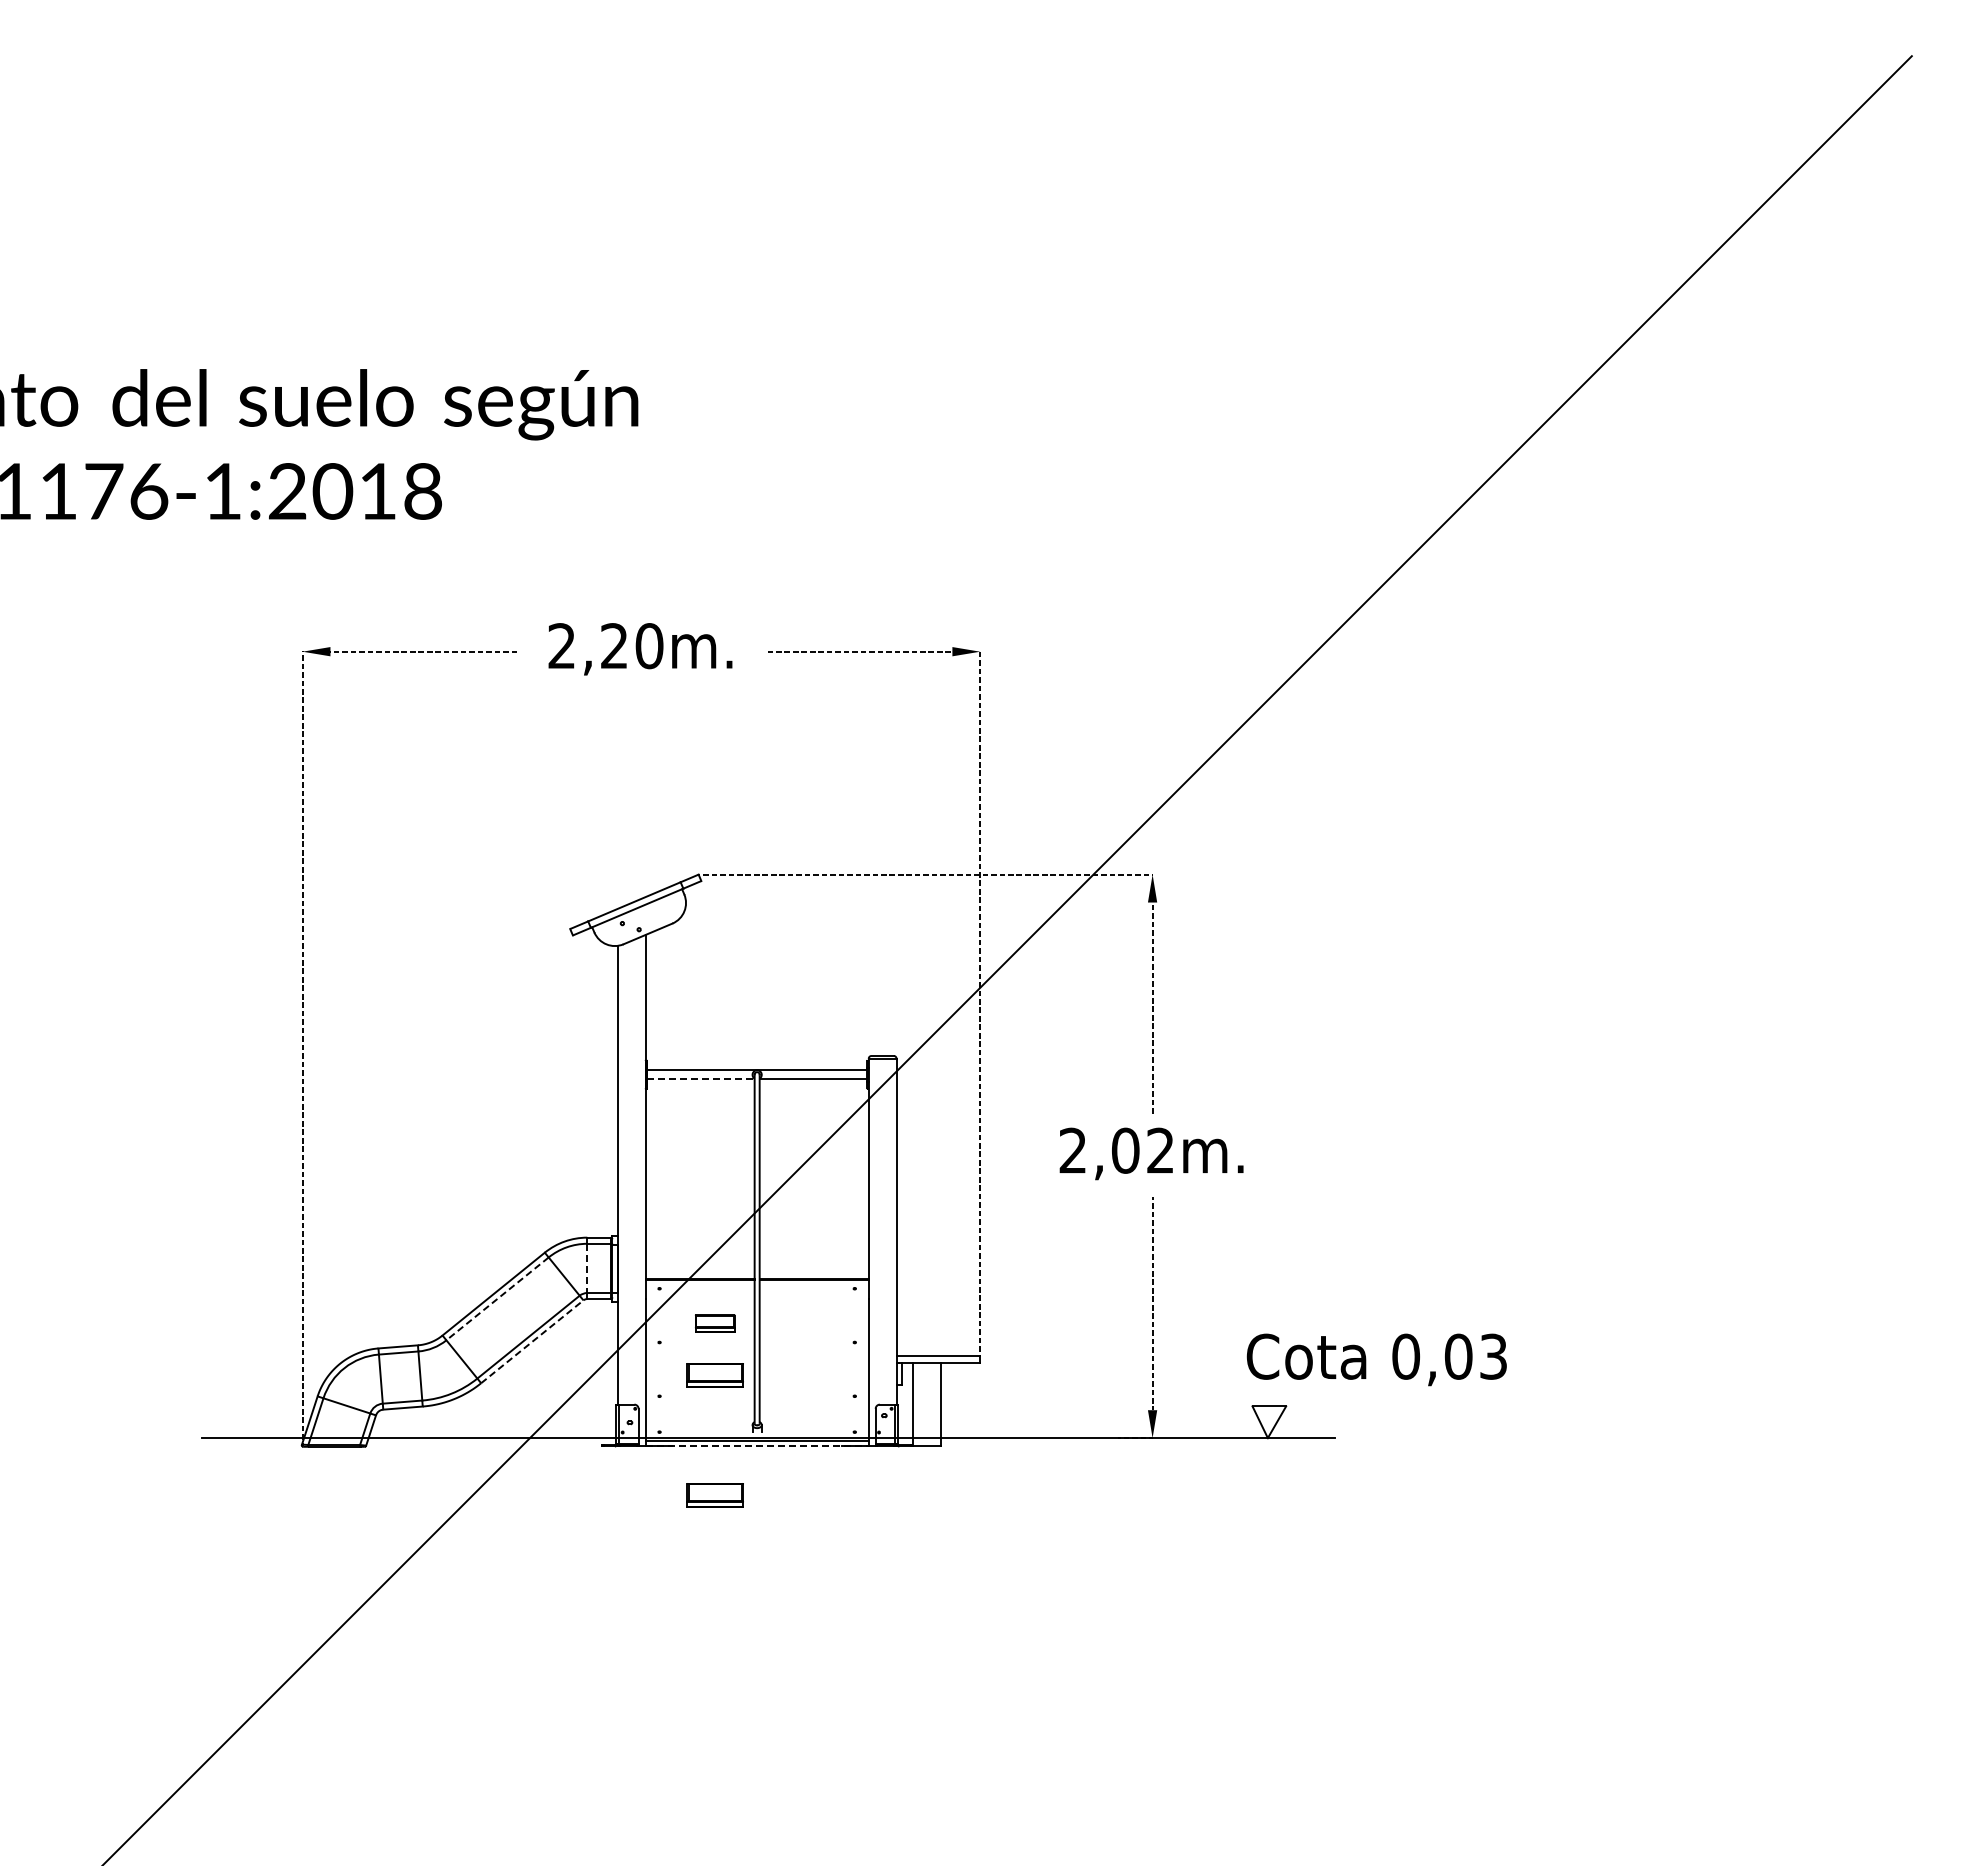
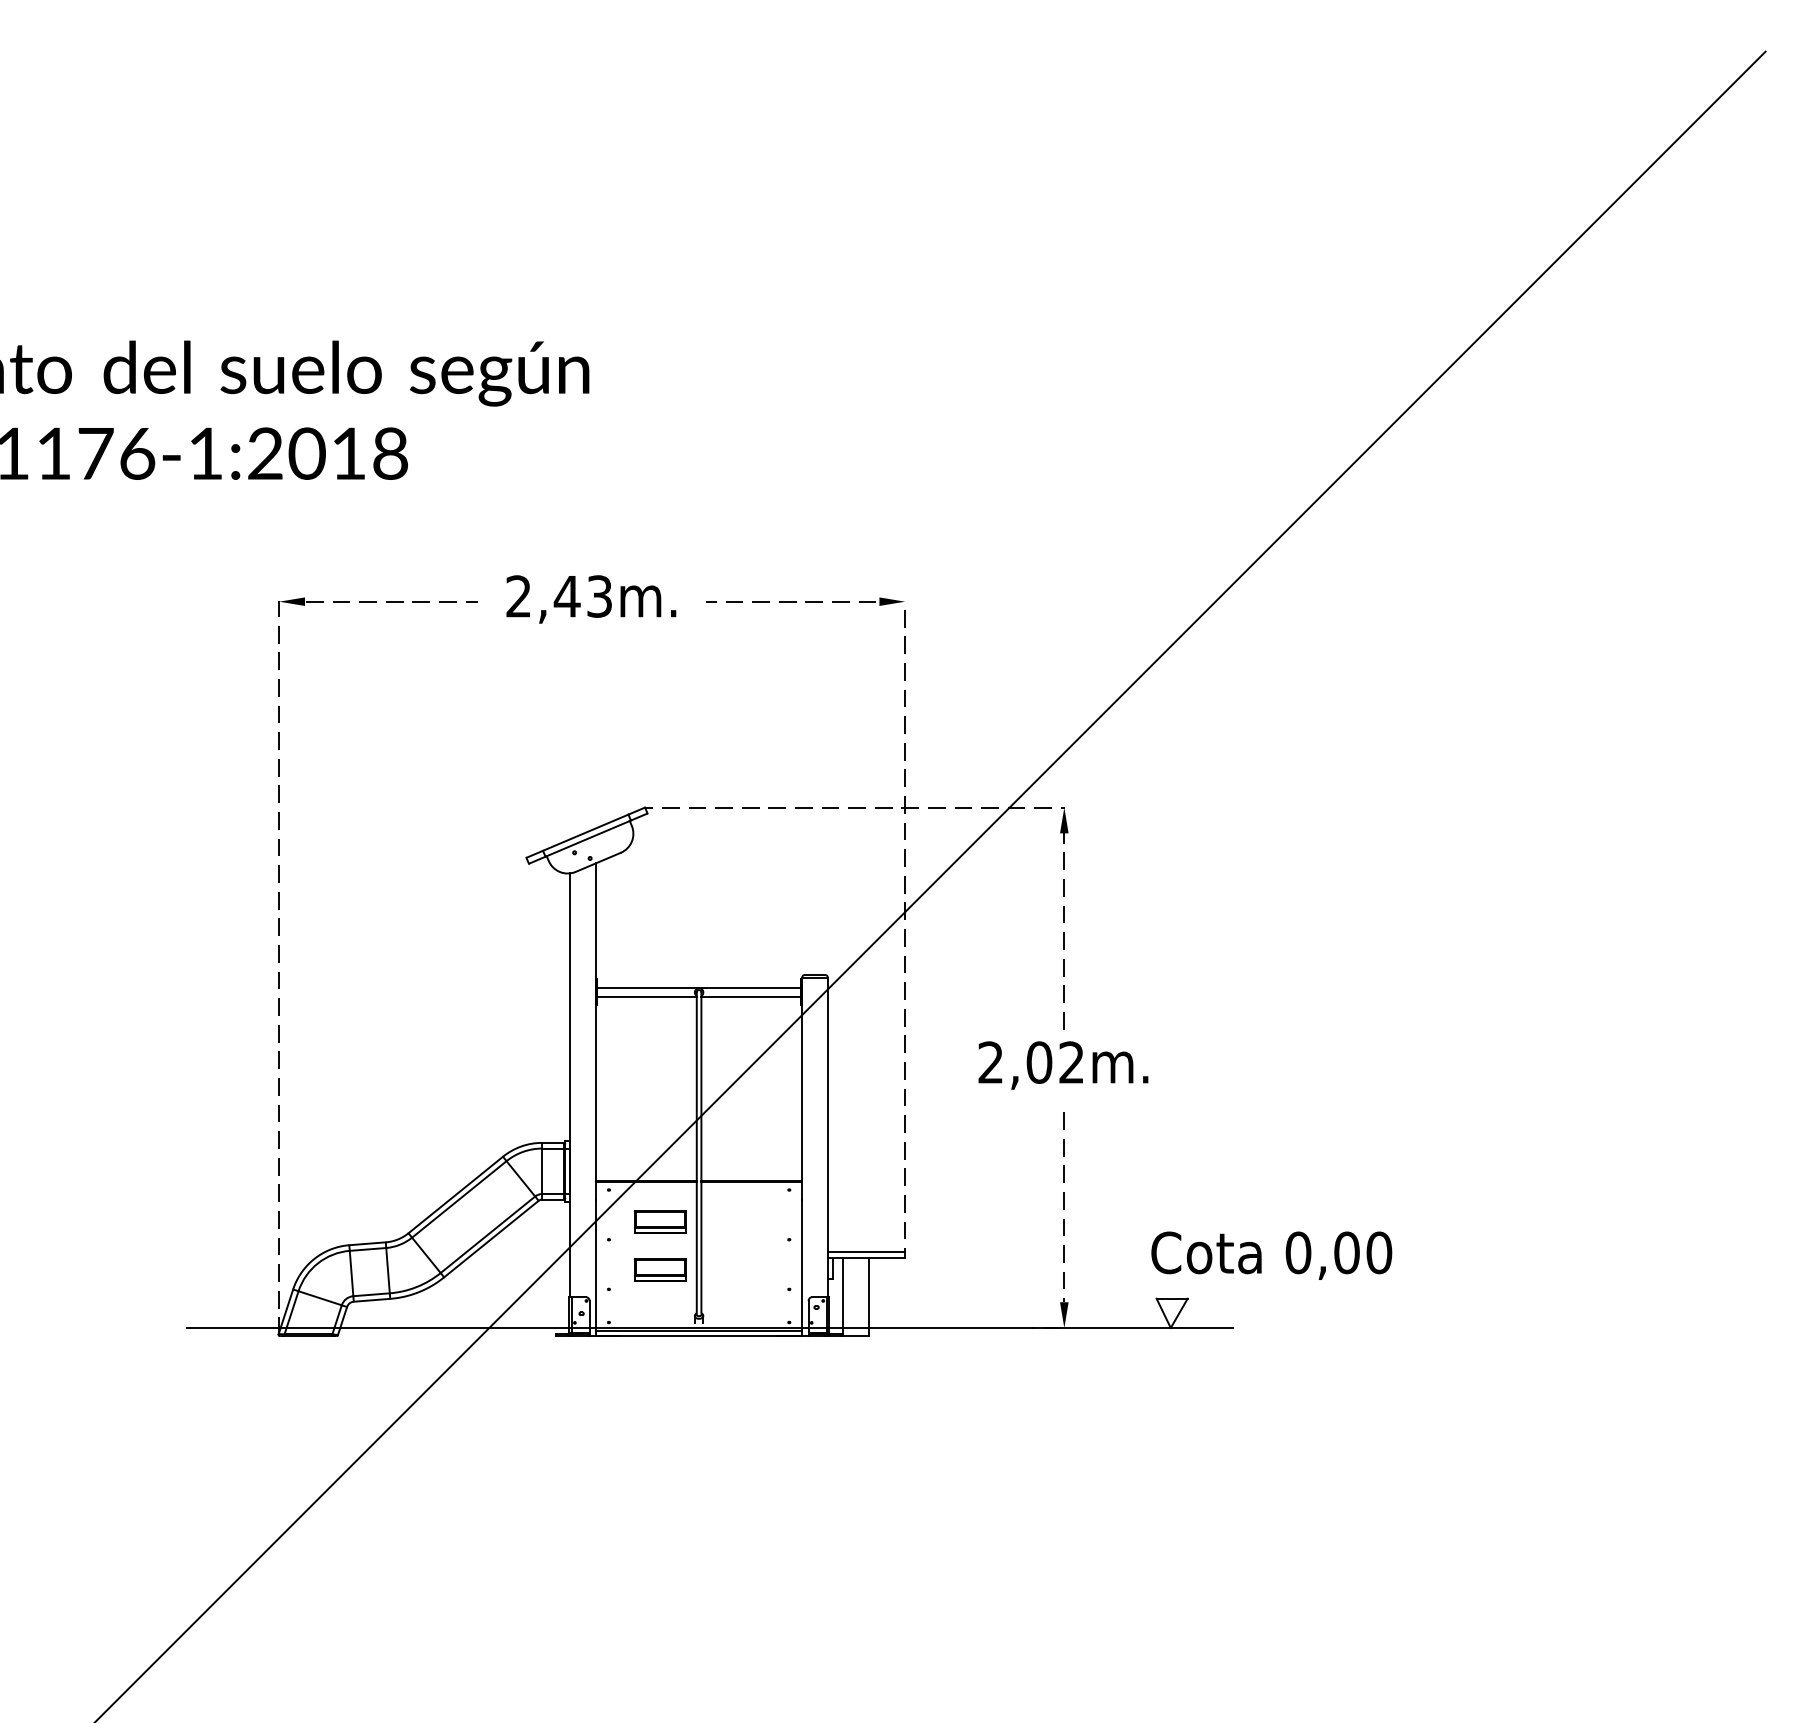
text: (631, 646) -> (583, 596), 2,20m. -> 2,43m.
line: (700, 1079) -> (646, 996), dashed -> solid
line: (587, 1268) -> (542, 1171), dashed -> solid
line: (497, 1298) -> (459, 1199), dashed -> solid
part: (714, 1323) -> (659, 1222), size x1.43
line: (532, 1341) -> (491, 1238), dashed -> solid
text: (1493, 1356) -> (1379, 1252), 0,03 -> 0,00
line: (757, 1446) -> (699, 1335), dashed -> solid
part: (714, 1495) -> (659, 1381), removed

